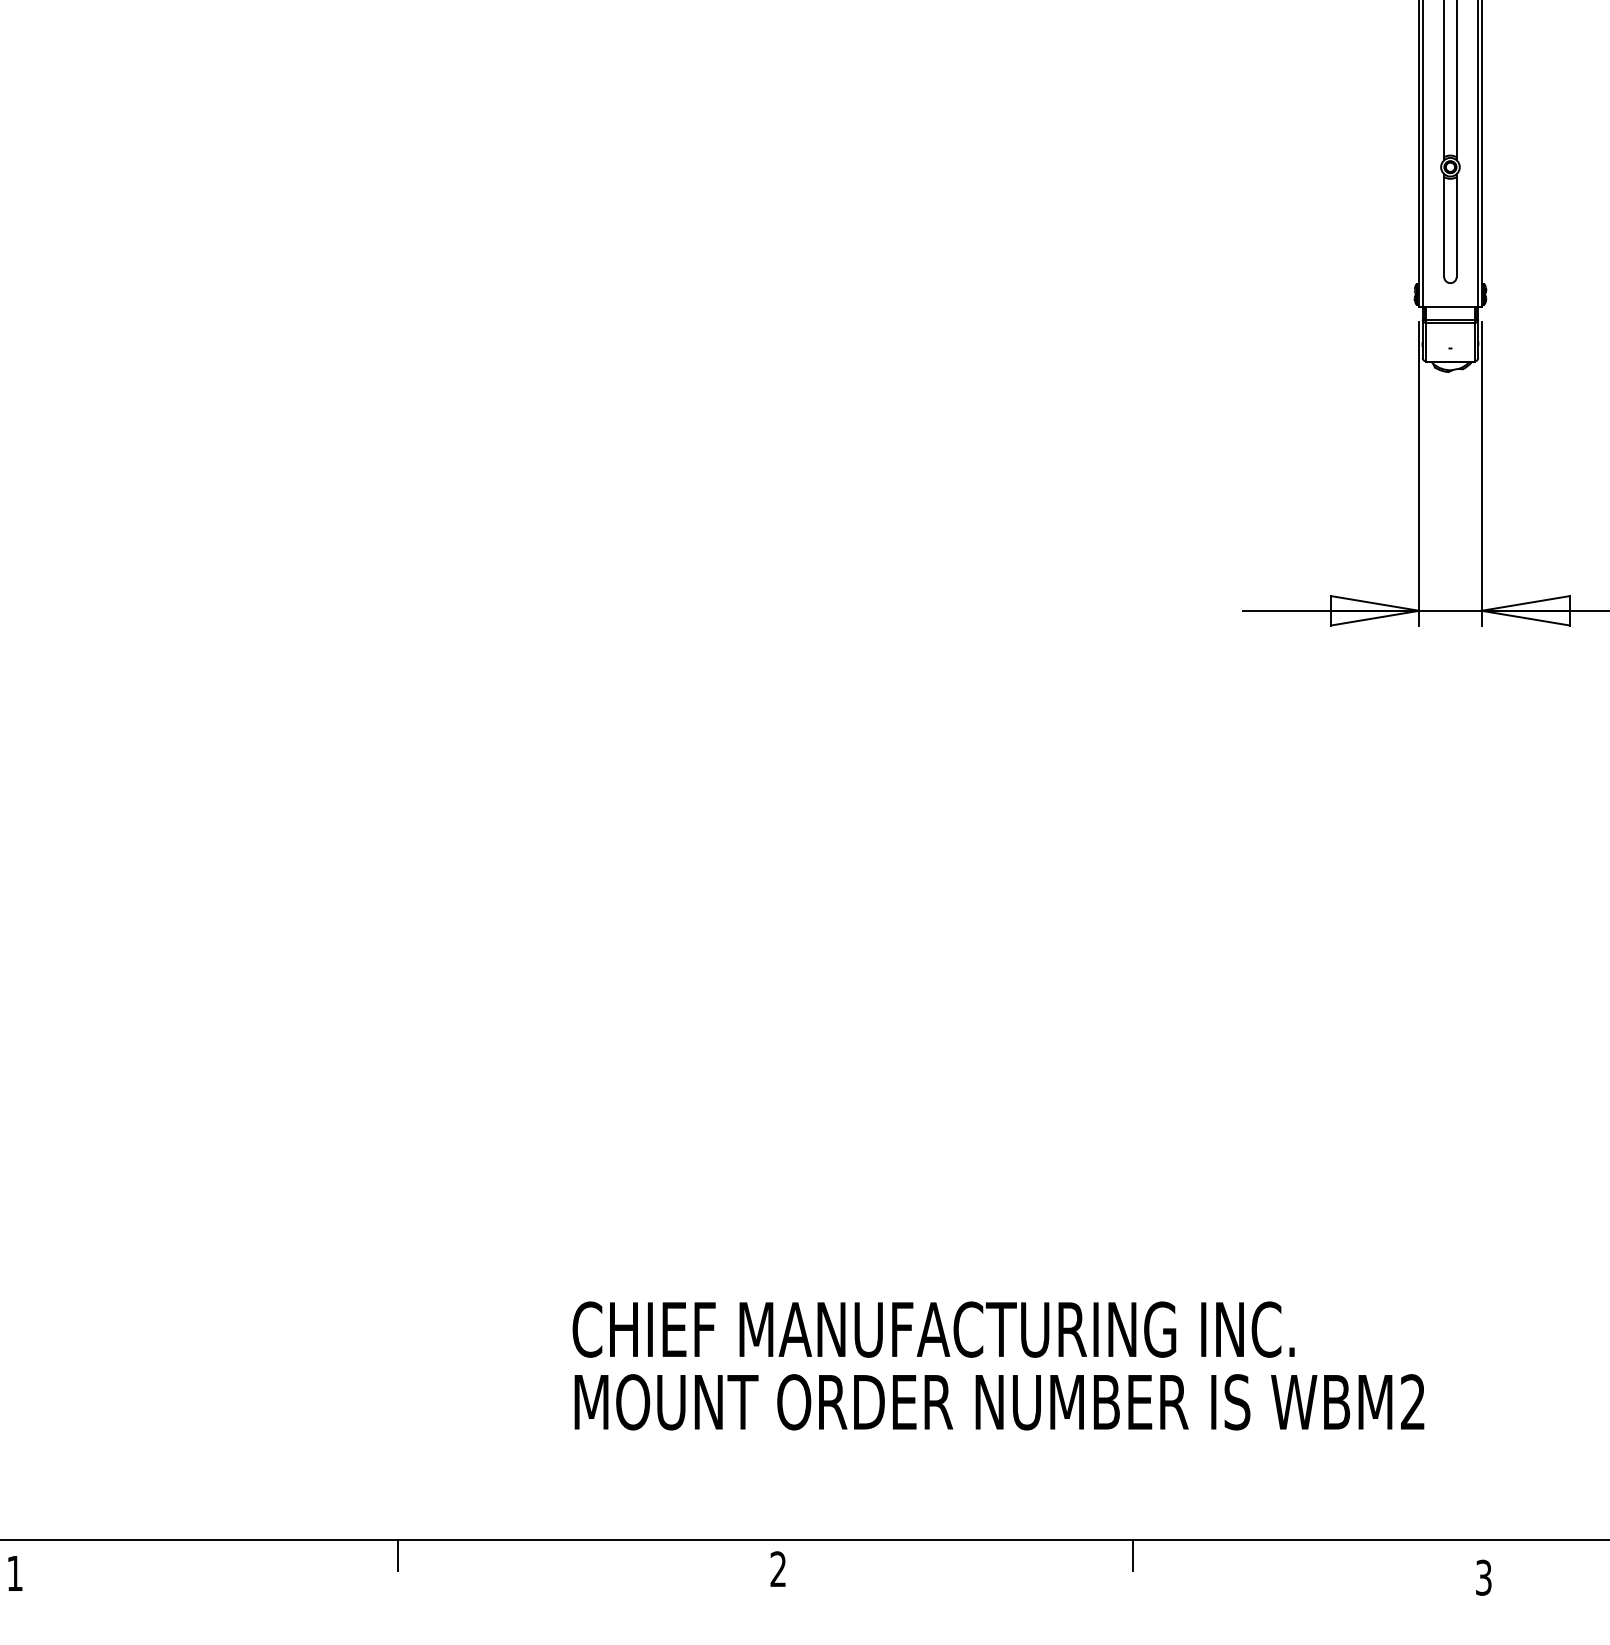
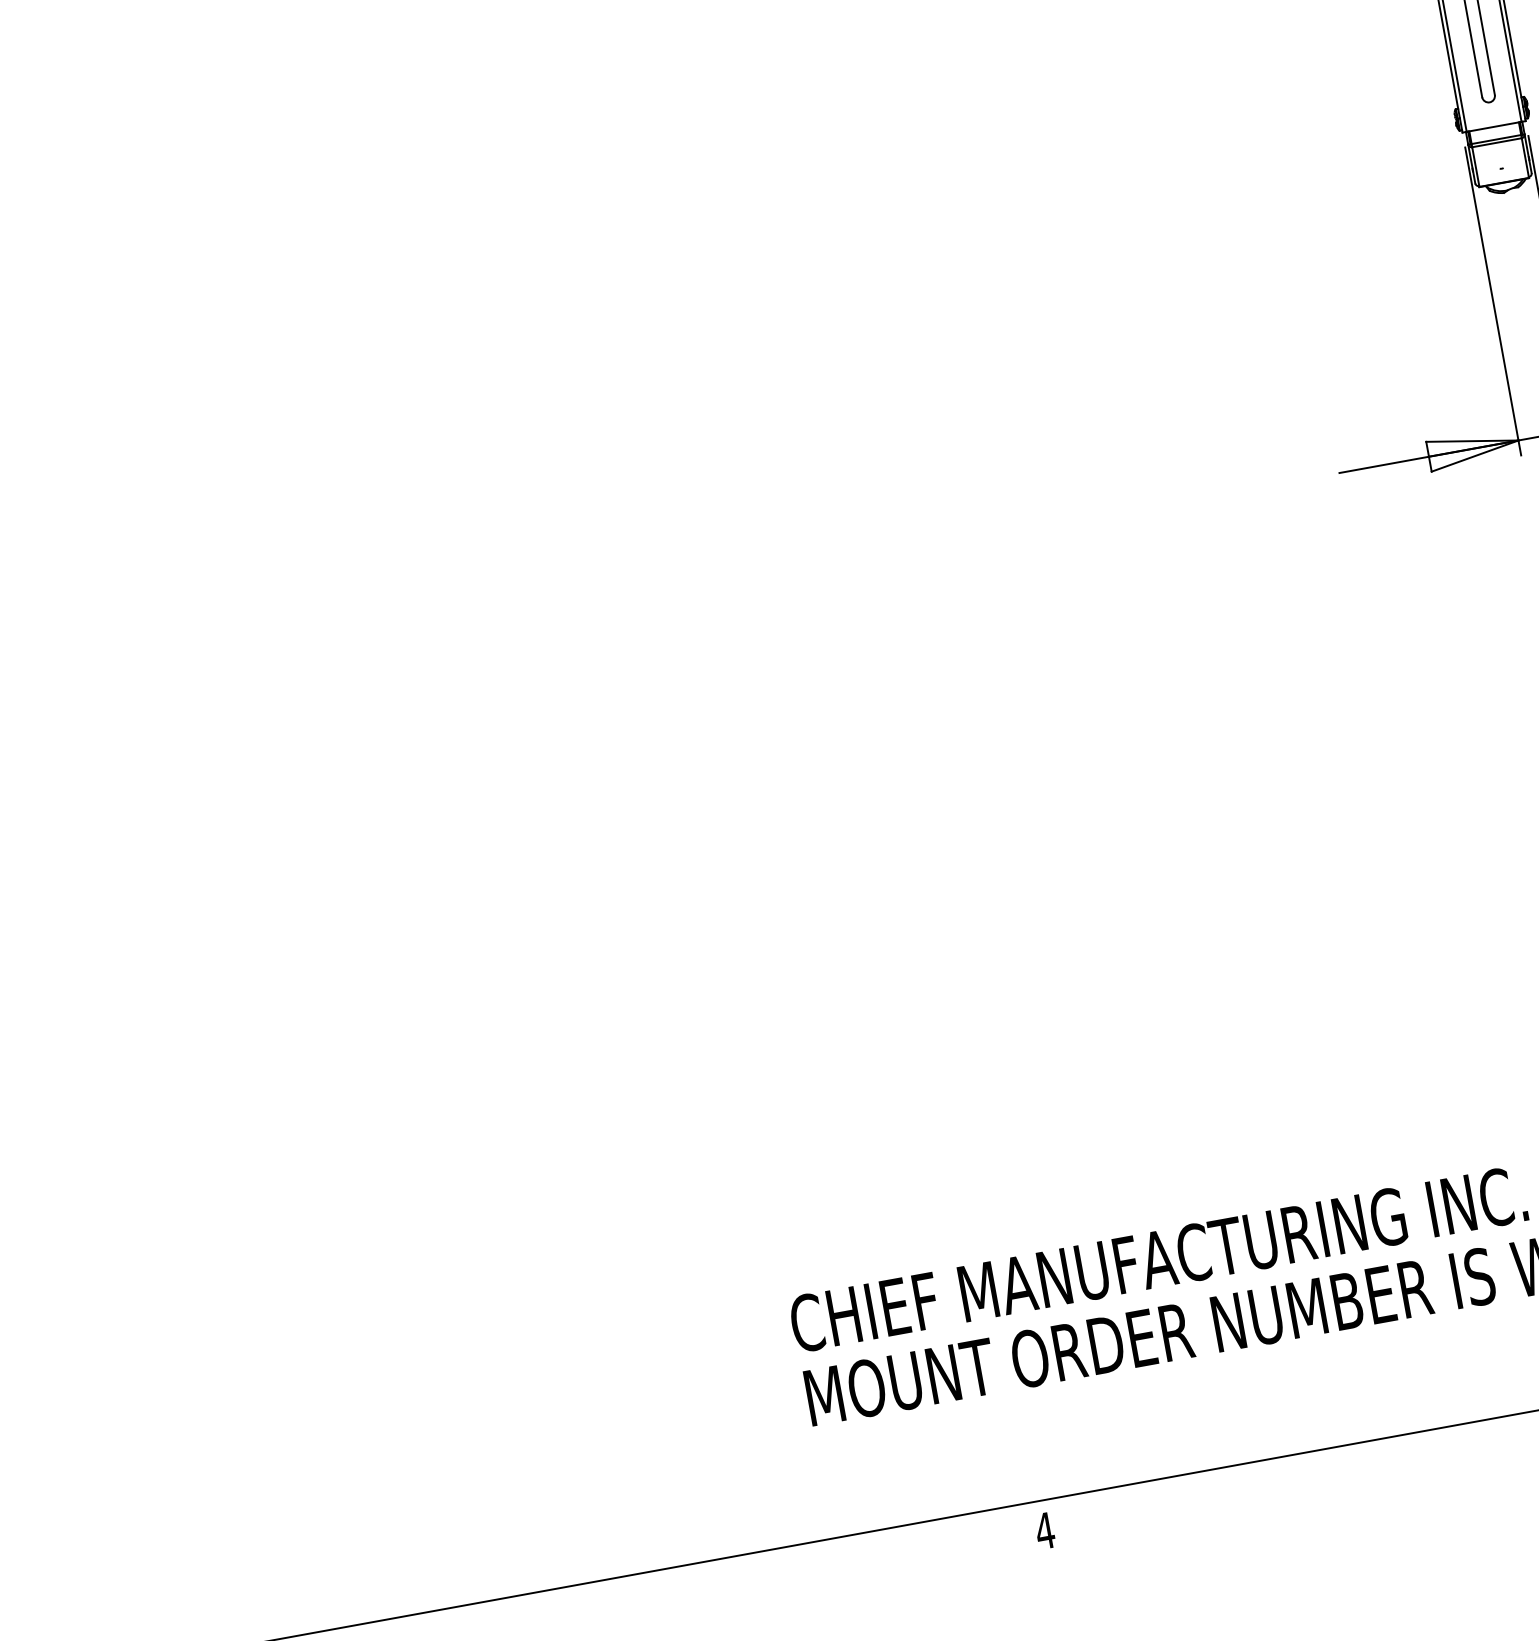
line: (397, 1555) -> (656, 1587), removed
line: (1133, 1555) -> (1402, 1451), removed
text: (777, 1568) -> (1043, 1530), 2 -> 4

